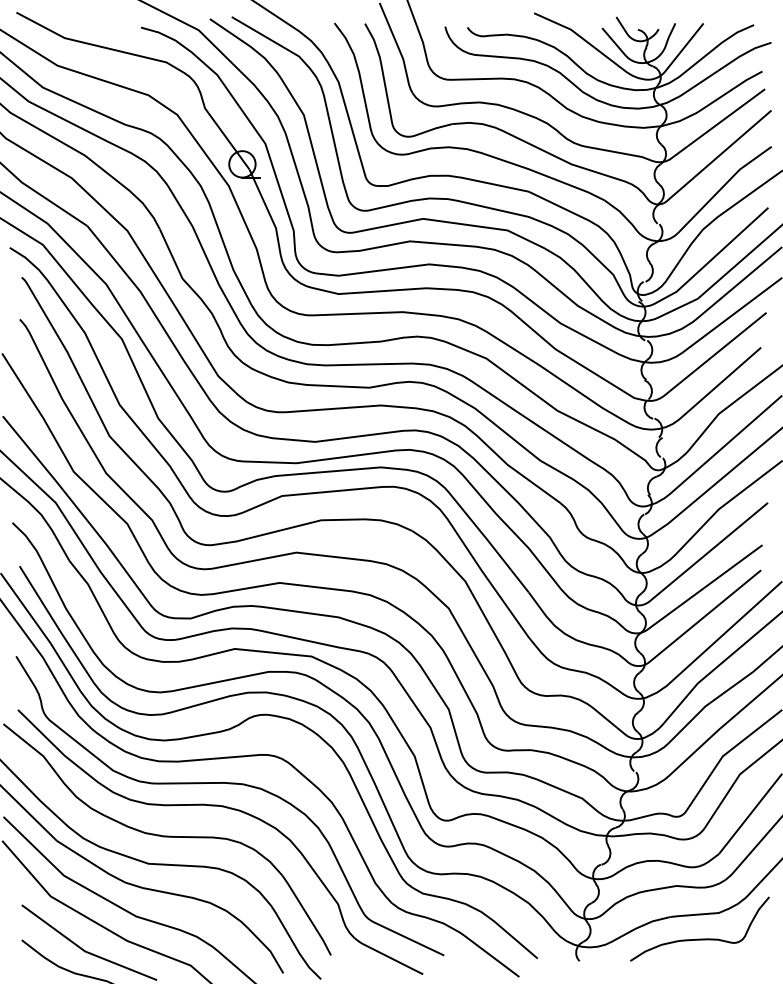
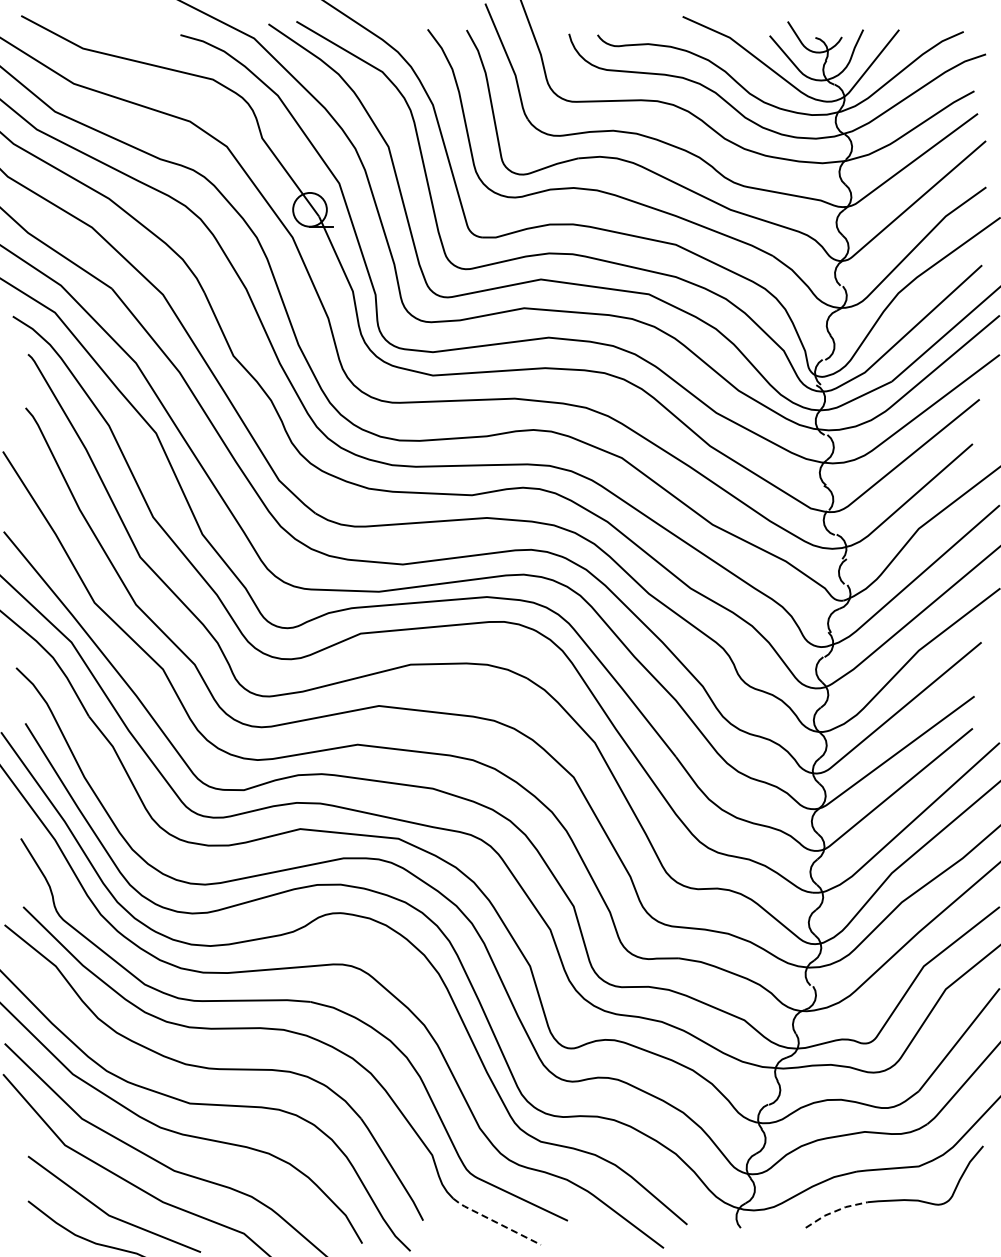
line: (653, 948) -> (835, 1211), solid -> dashed
line: (387, 956) -> (495, 1222), solid -> dashed

